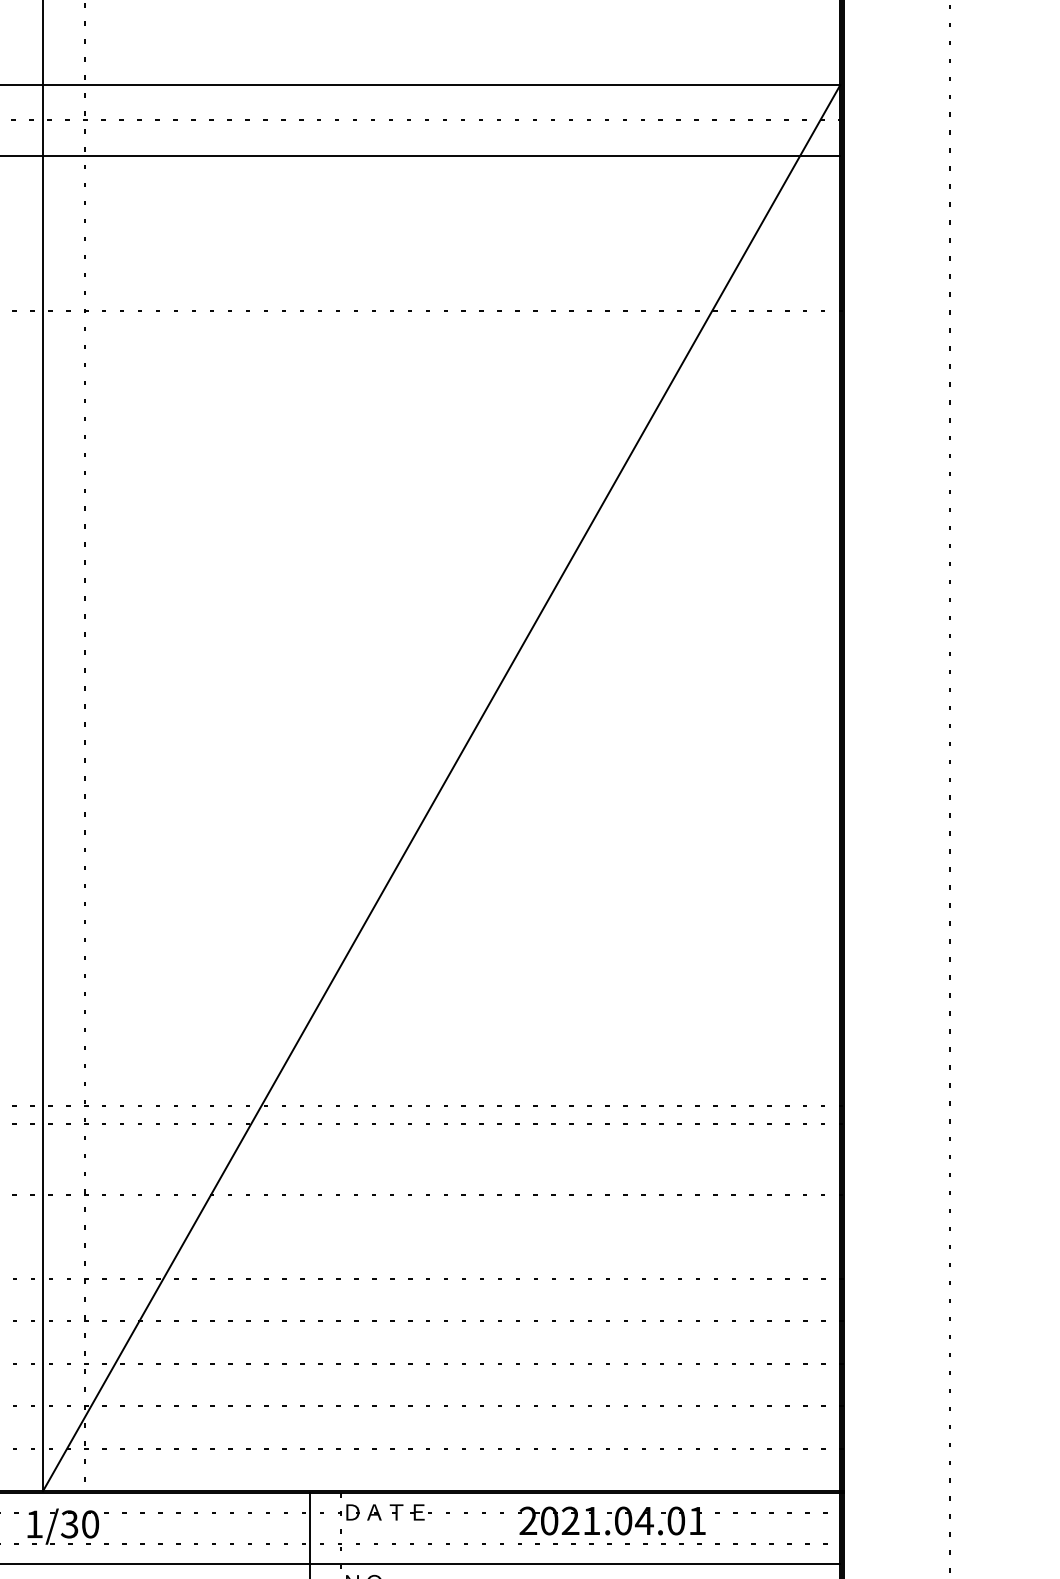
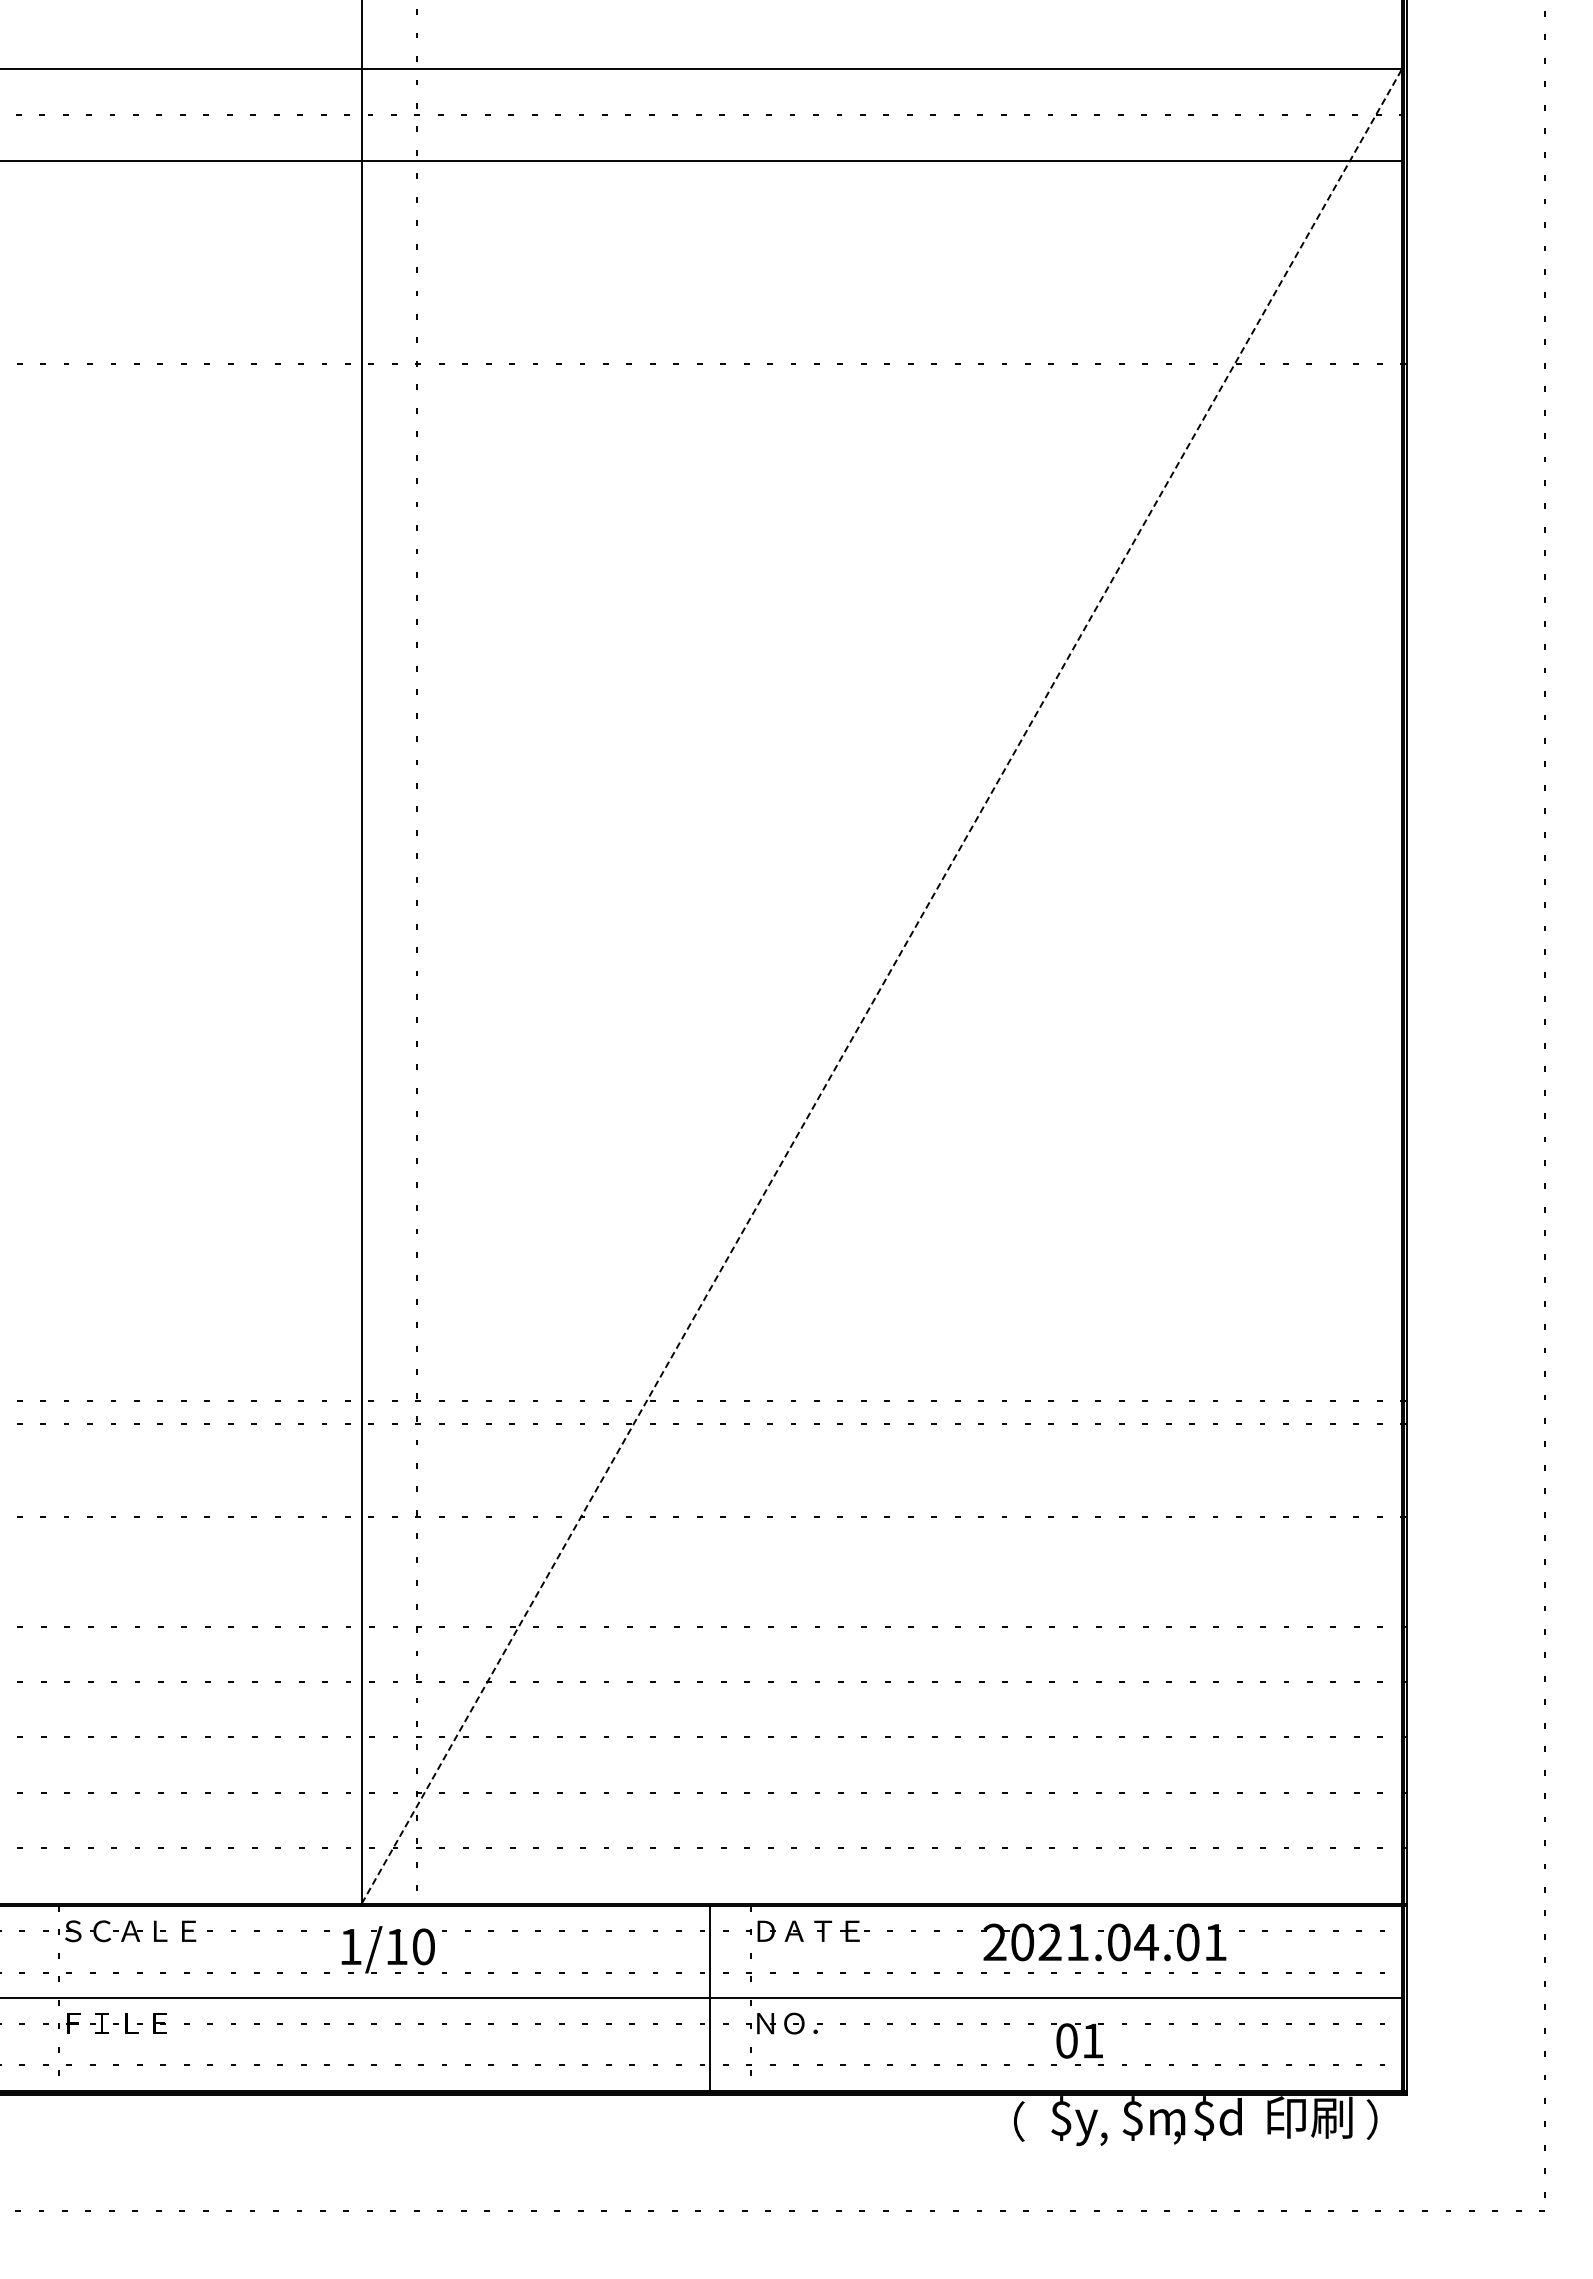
line: (441, 788) -> (881, 986), solid -> dashed
text: (69, 1524) -> (396, 1946), 1/30 -> 1/10

